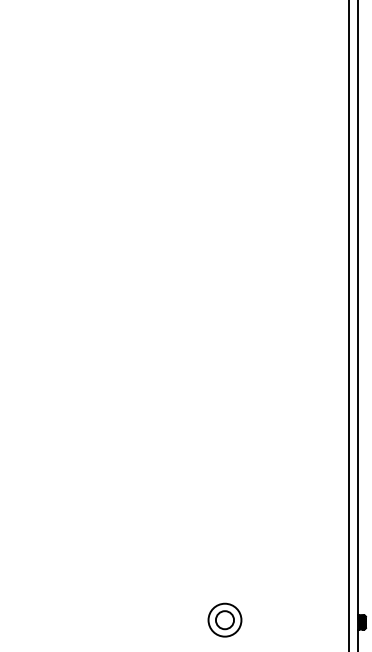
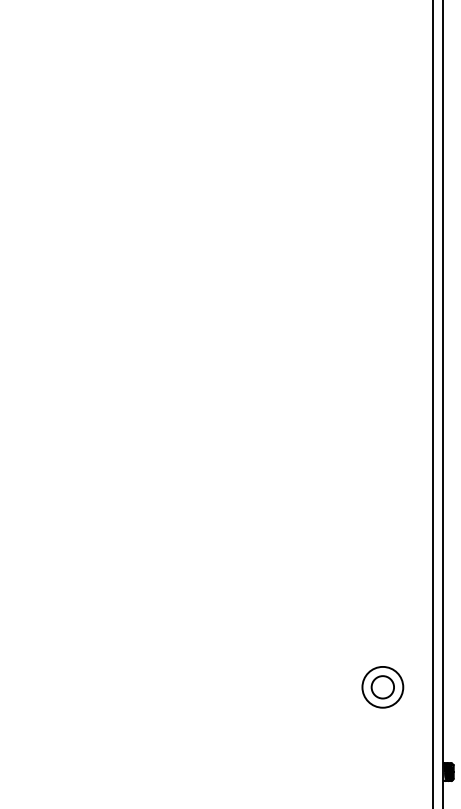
part: (224, 620) -> (382, 687), moved

